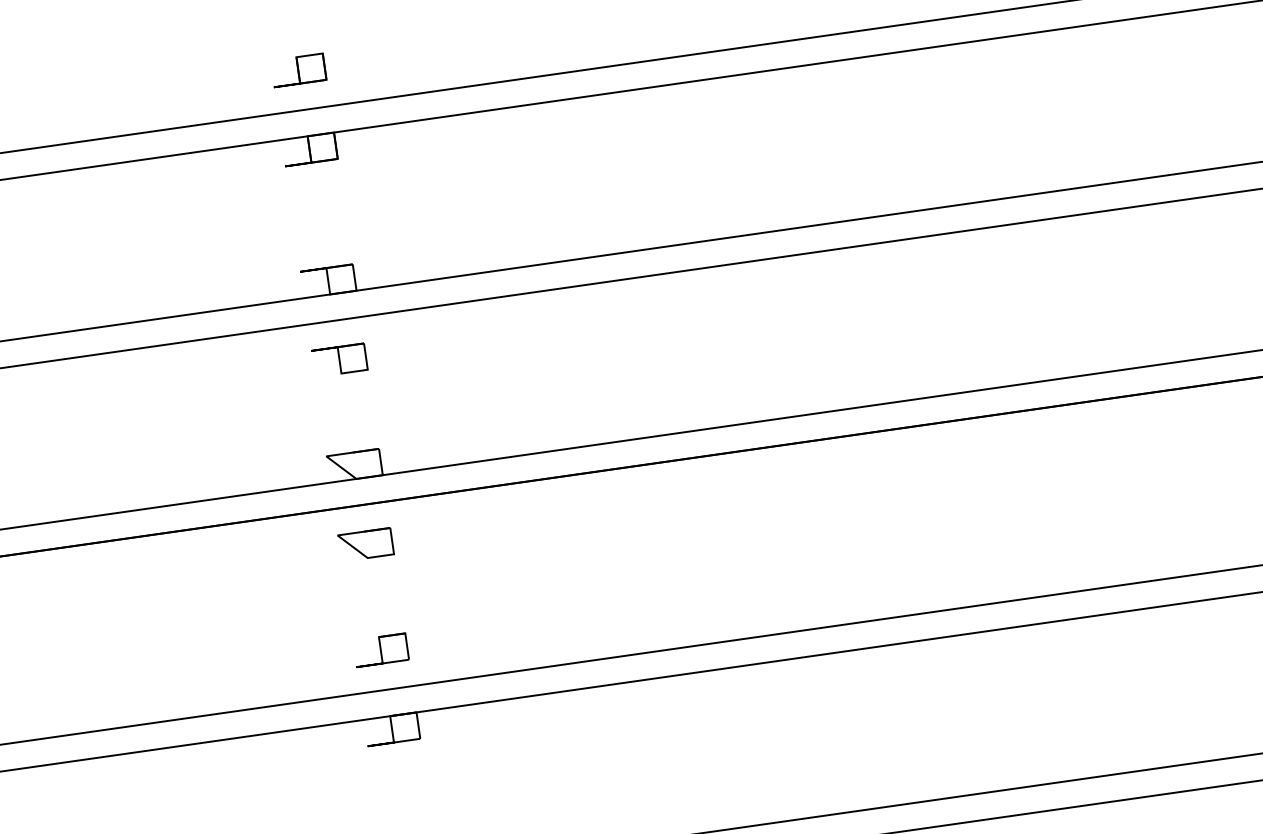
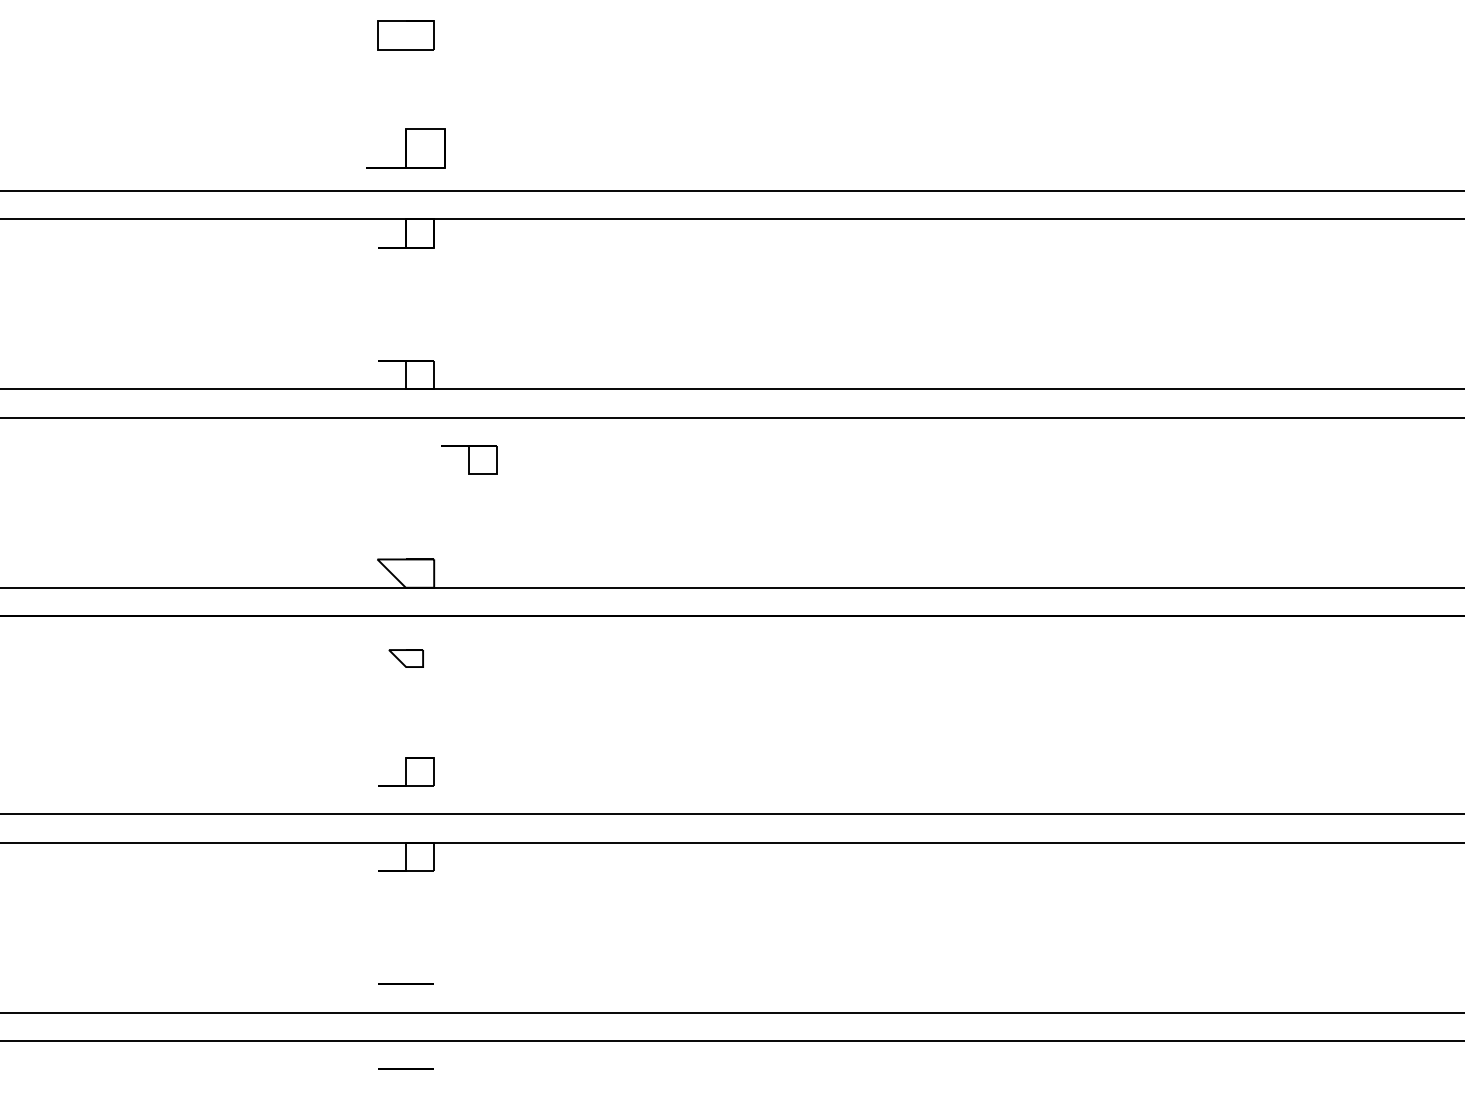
part: (298, 70) -> (406, 148), size x1.4
part: (340, 359) -> (469, 459), moved
part: (366, 544) -> (406, 658), size x0.6

